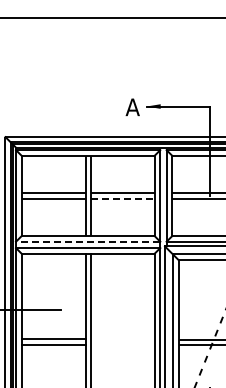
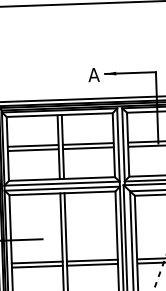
line: (122, 198) -> (88, 148), dashed -> solid
line: (87, 241) -> (61, 183), dashed -> solid
line: (122, 339) -> (92, 260), added
line: (122, 344) -> (92, 264), added

